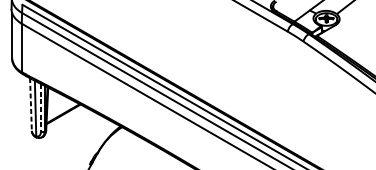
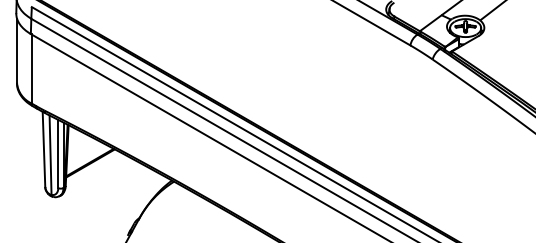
line: (30, 104) -> (43, 149), dashed -> solid
line: (41, 108) -> (58, 154), dashed -> solid

